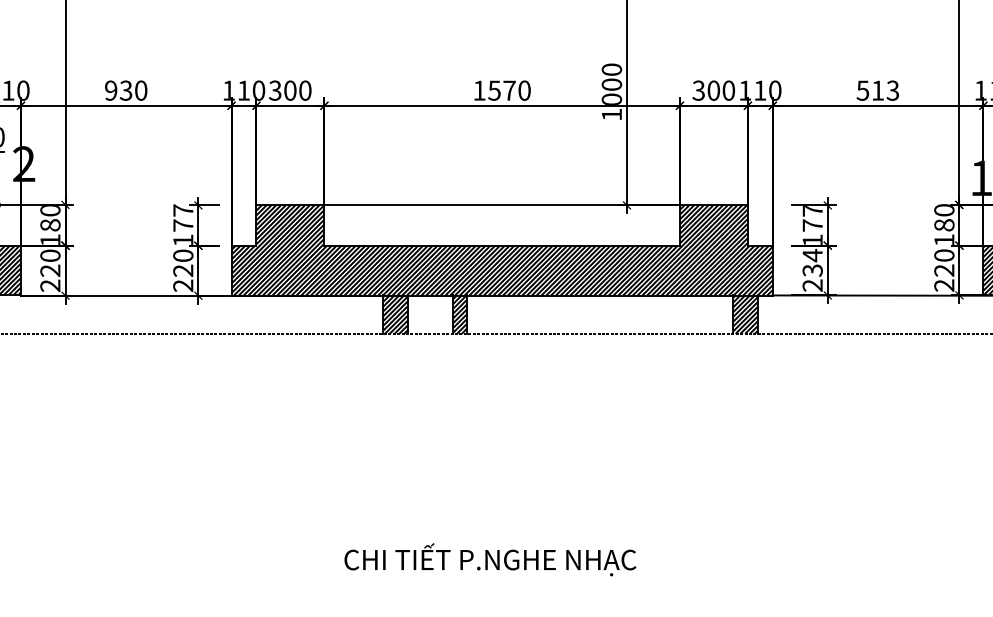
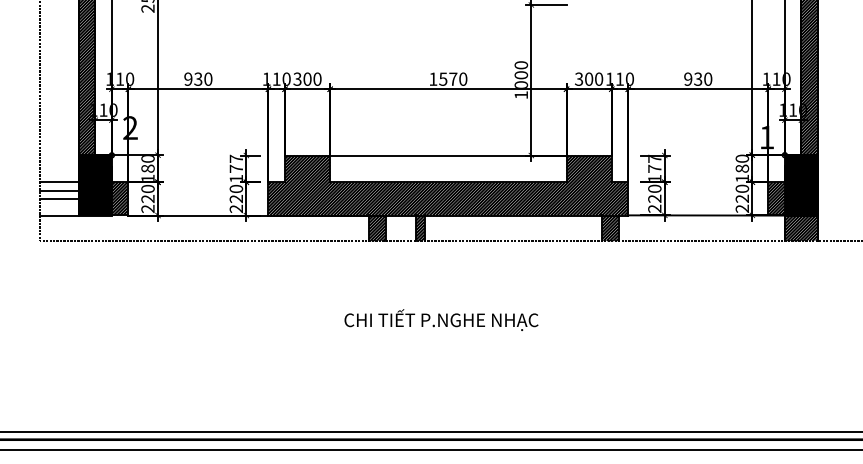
text: (878, 89) -> (698, 78), 513 -> 930
text: (812, 262) -> (654, 193), 234 -> 220
text: (490, 558) -> (441, 319), moved

